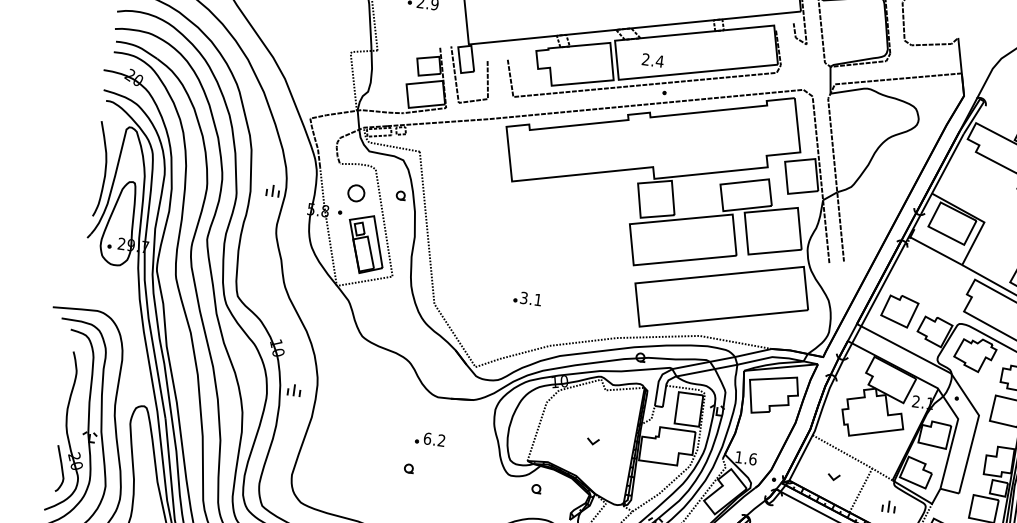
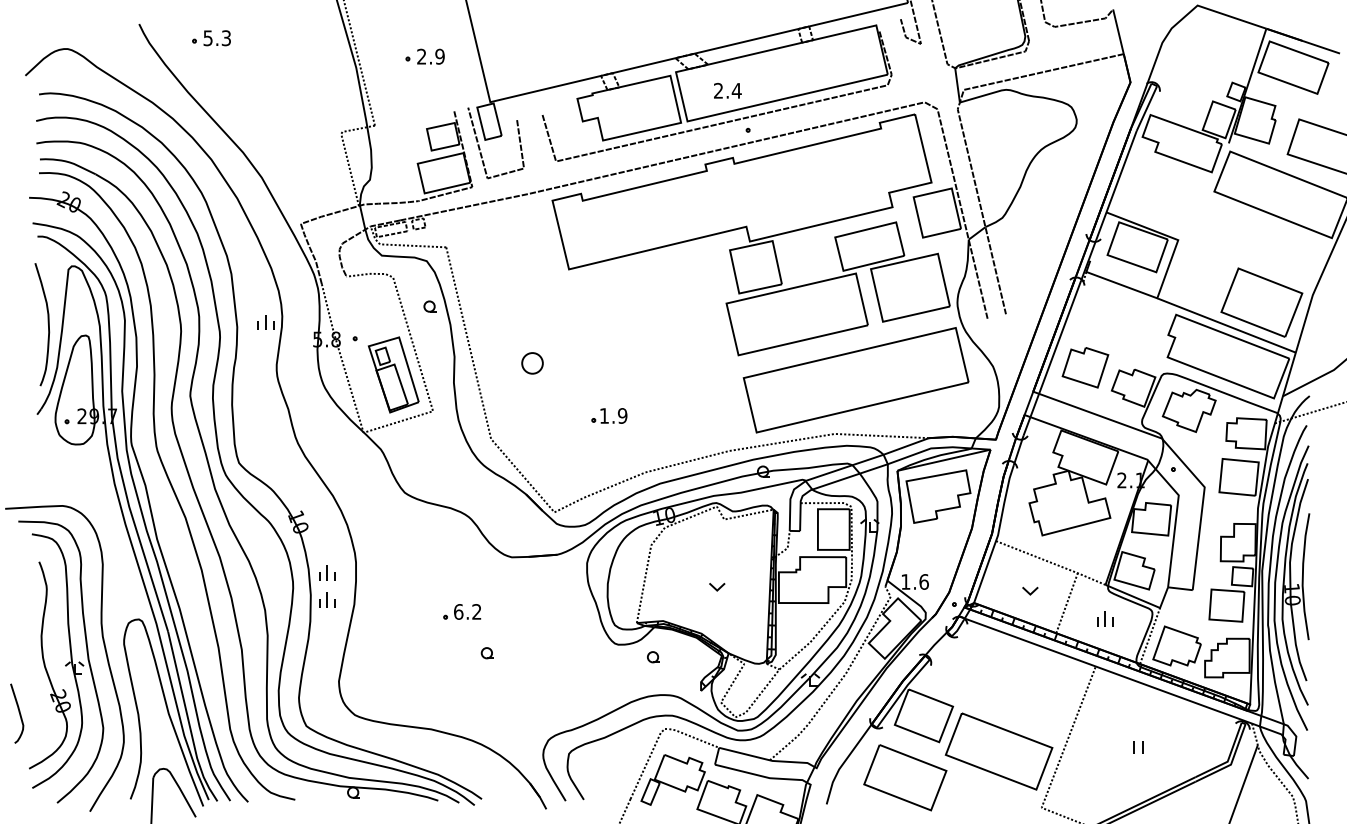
part: (356, 193) -> (532, 363), moved
text: (531, 298) -> (613, 415), 3.1 -> 1.9
part: (291, 410) -> (327, 599), added
part: (430, 438) -> (462, 611), moved
curve: (61, 468) -> (18, 712), moved

